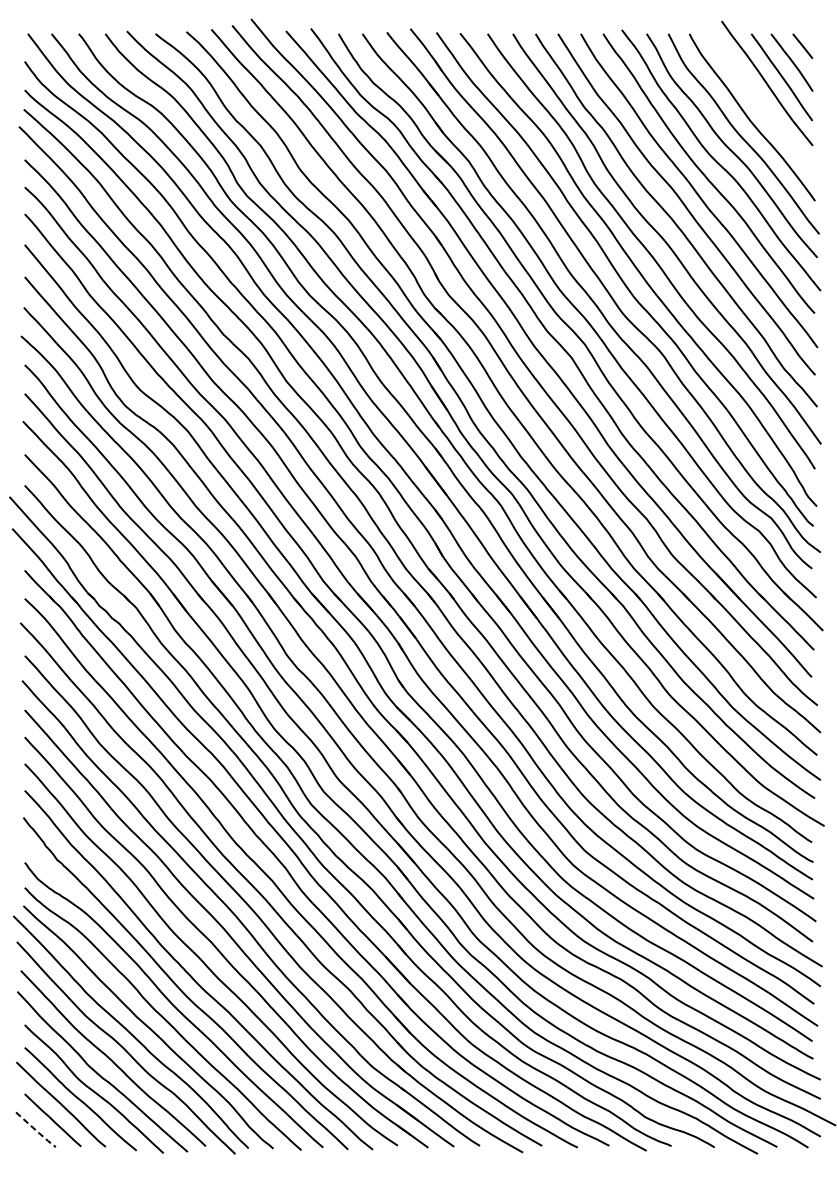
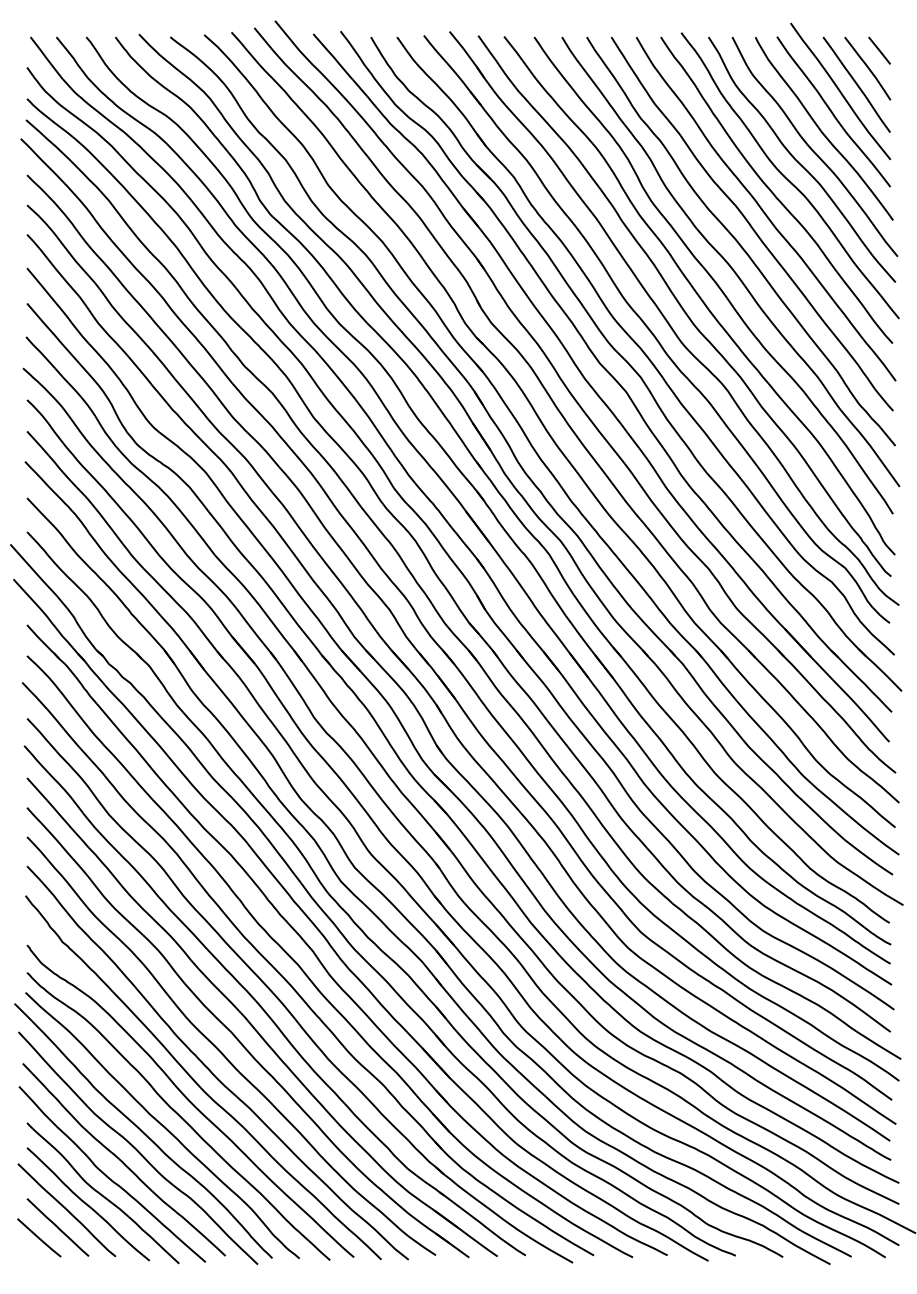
curve: (759, 101) -> (832, 111), added
line: (36, 1131) -> (40, 1239), dashed -> solid

